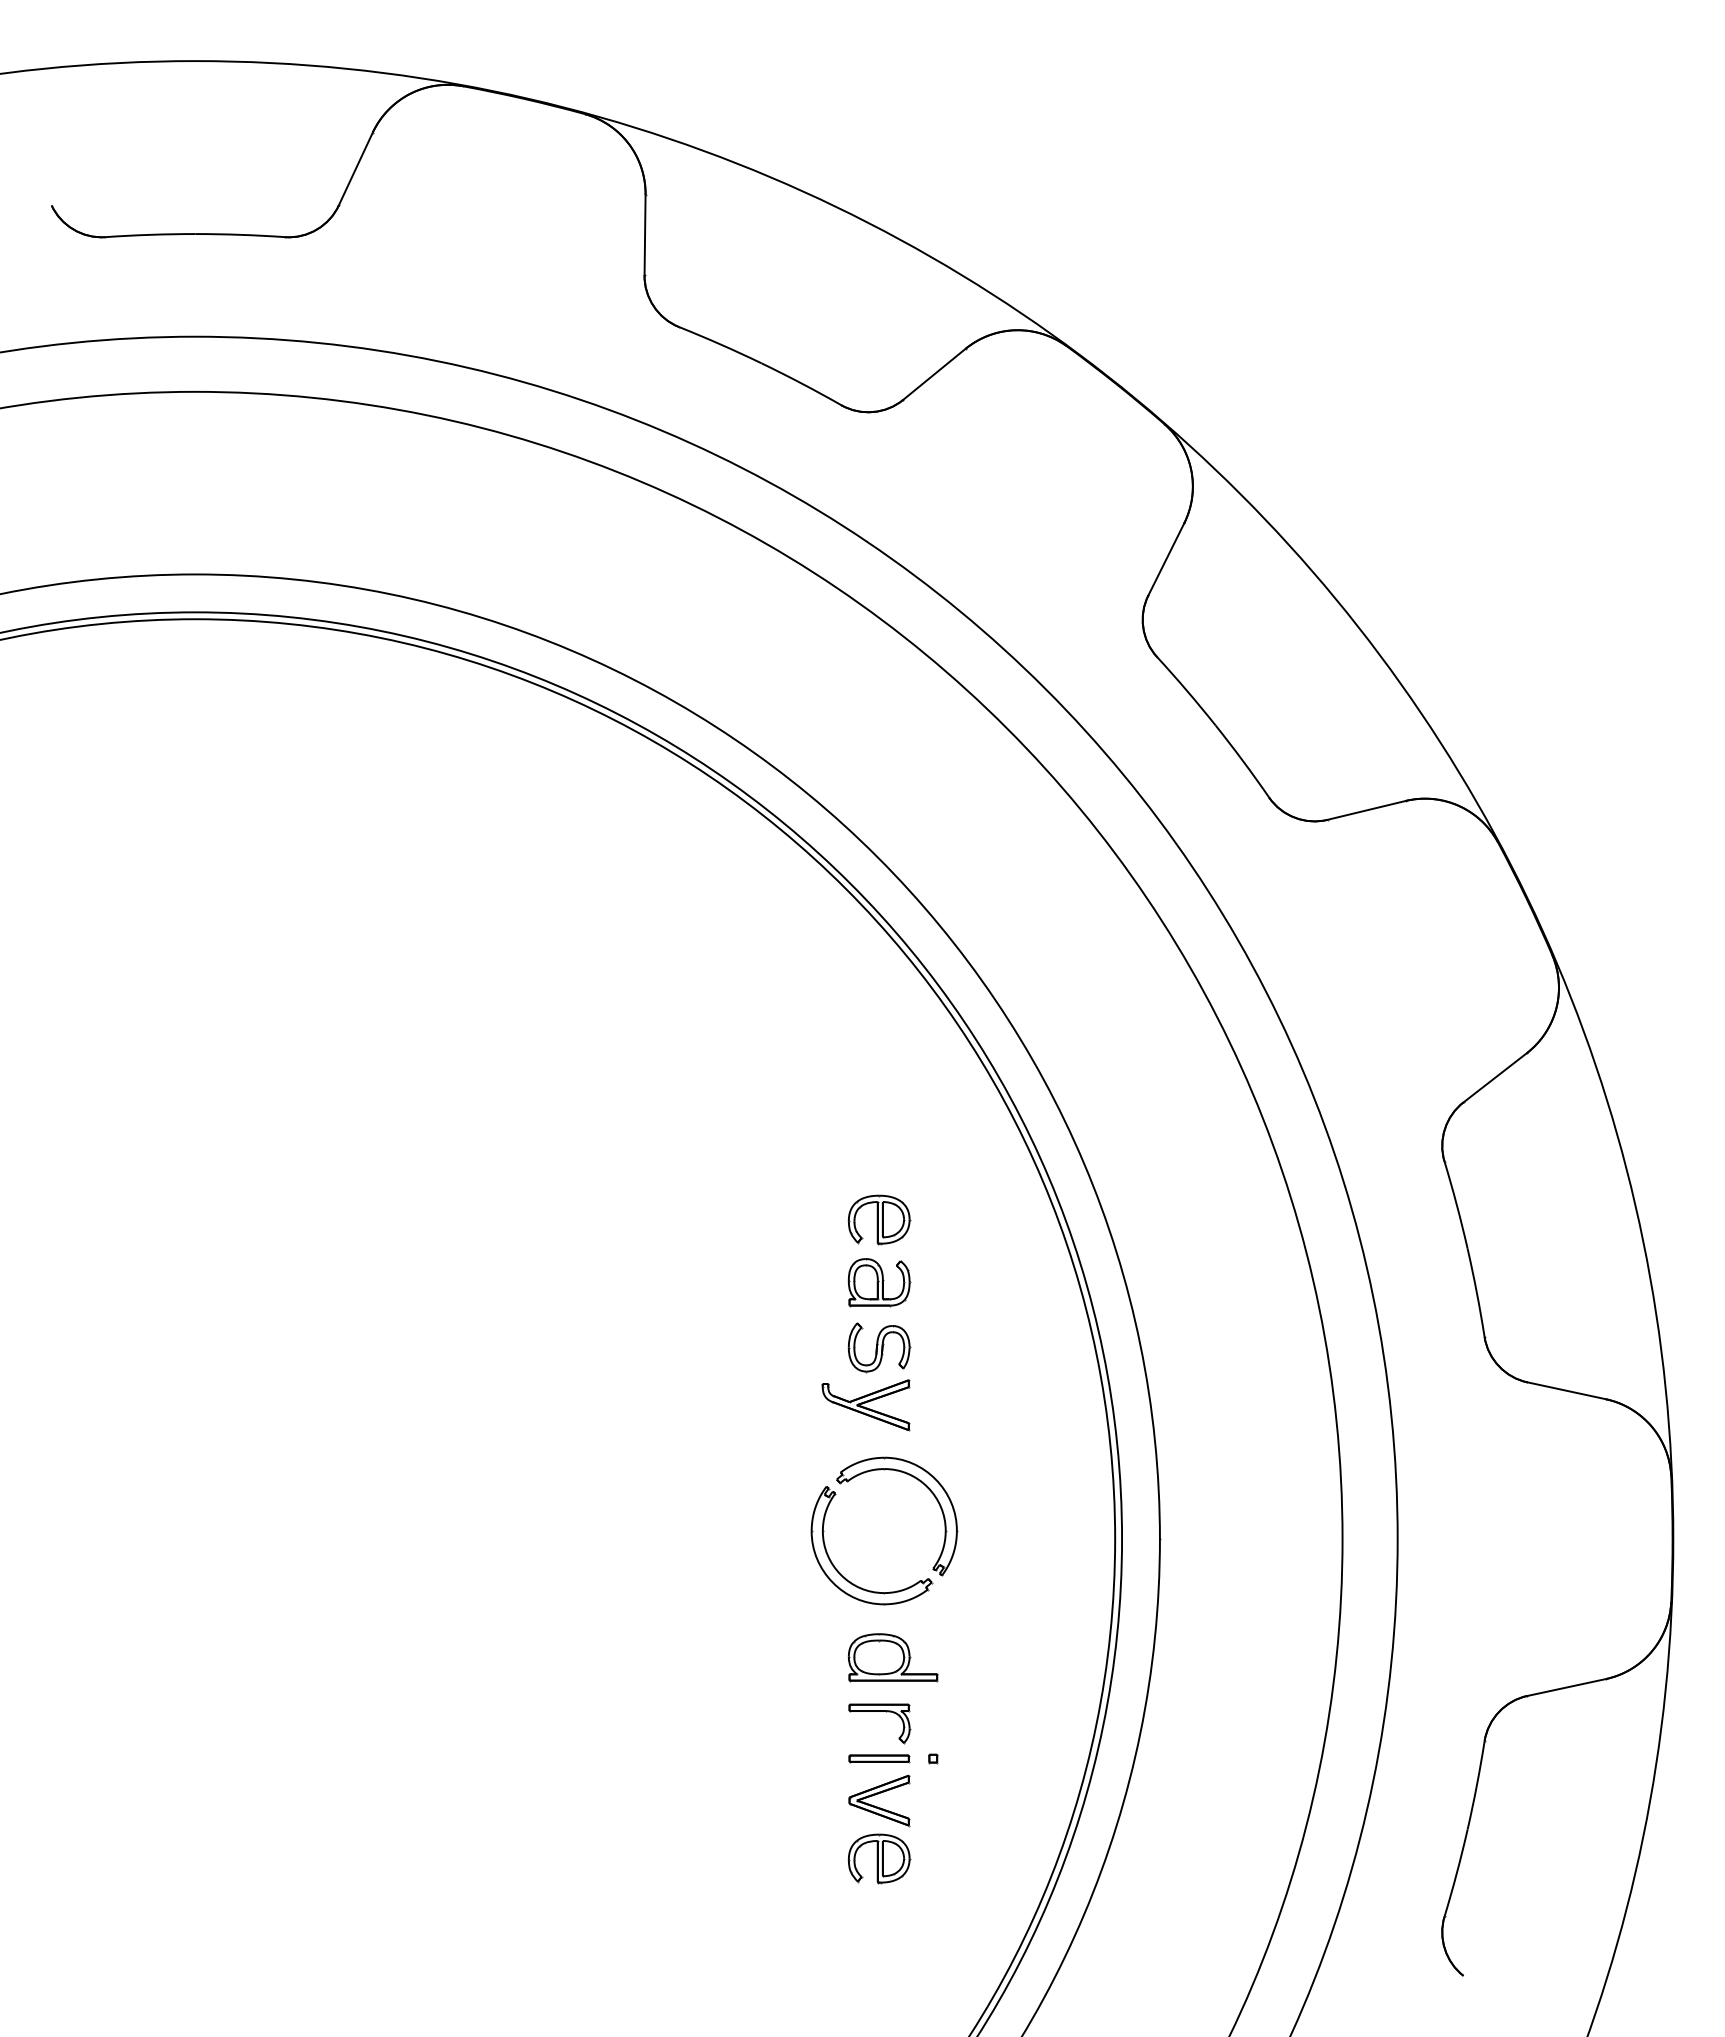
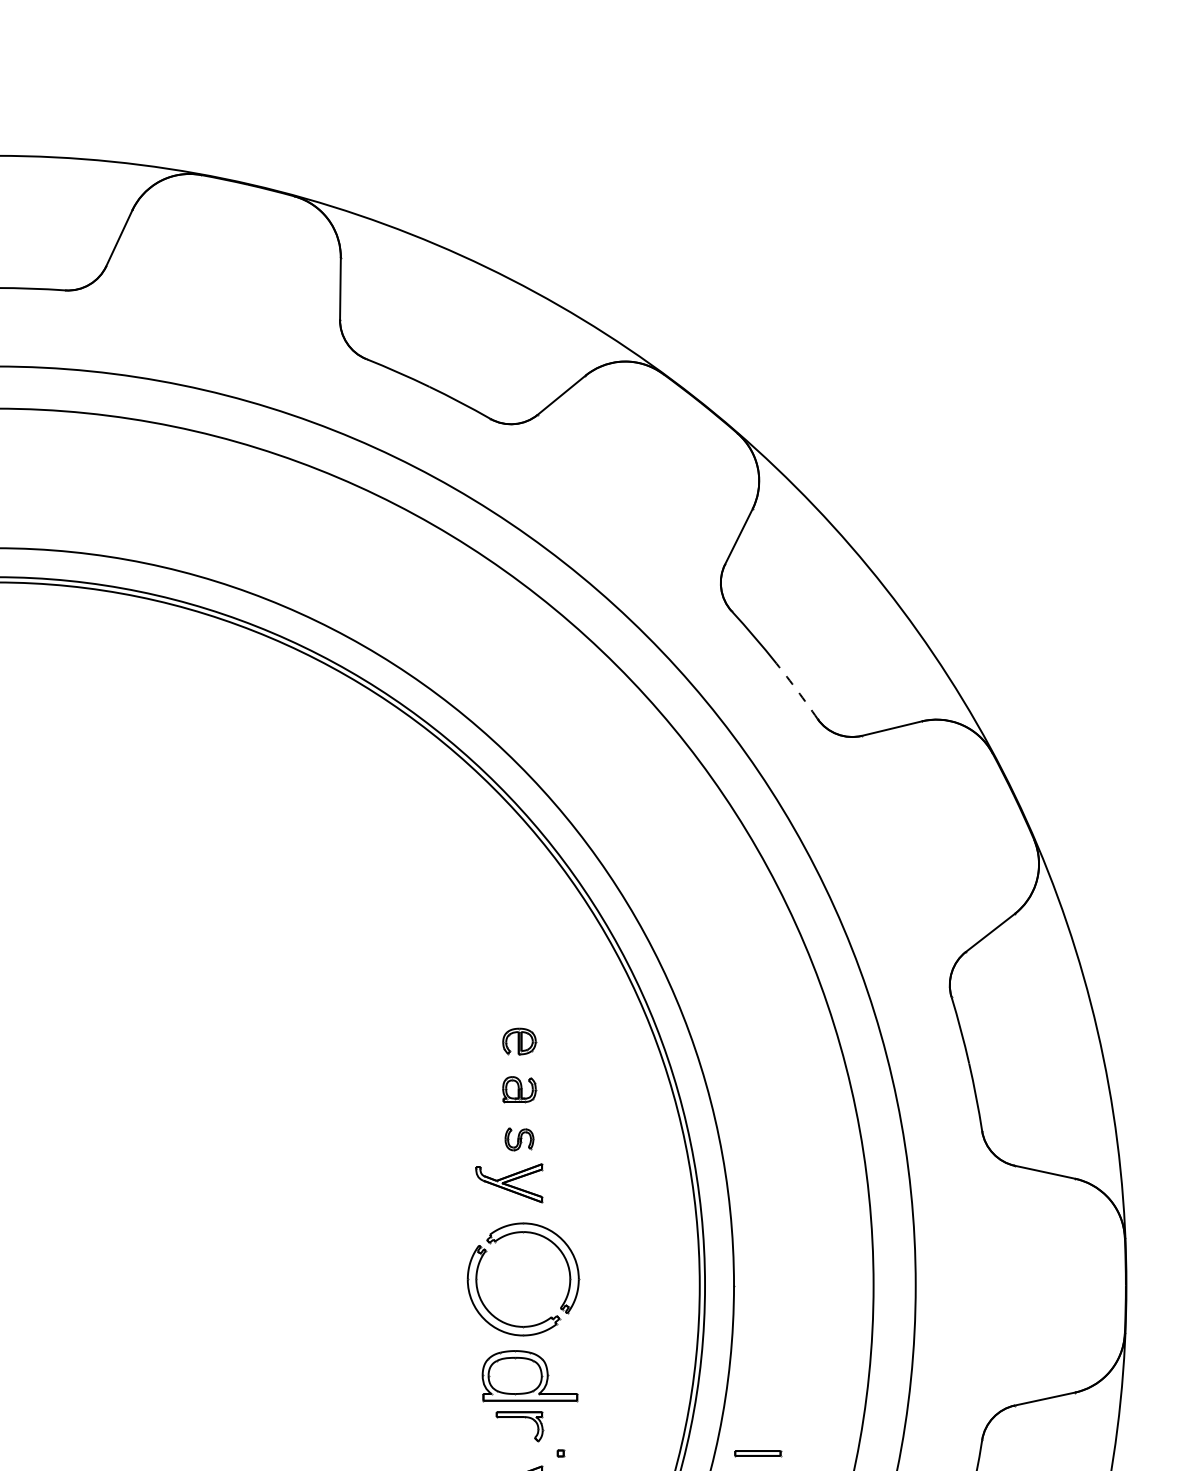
arc: (1243, 761) -> (797, 691), solid -> dashed
part: (879, 1219) -> (519, 1041), size x0.7
part: (879, 1282) -> (519, 1089), size x0.7
part: (879, 1347) -> (519, 1139), size x0.6
part: (892, 1657) -> (529, 1376), size x1.4
part: (879, 1758) -> (758, 1453), moved

